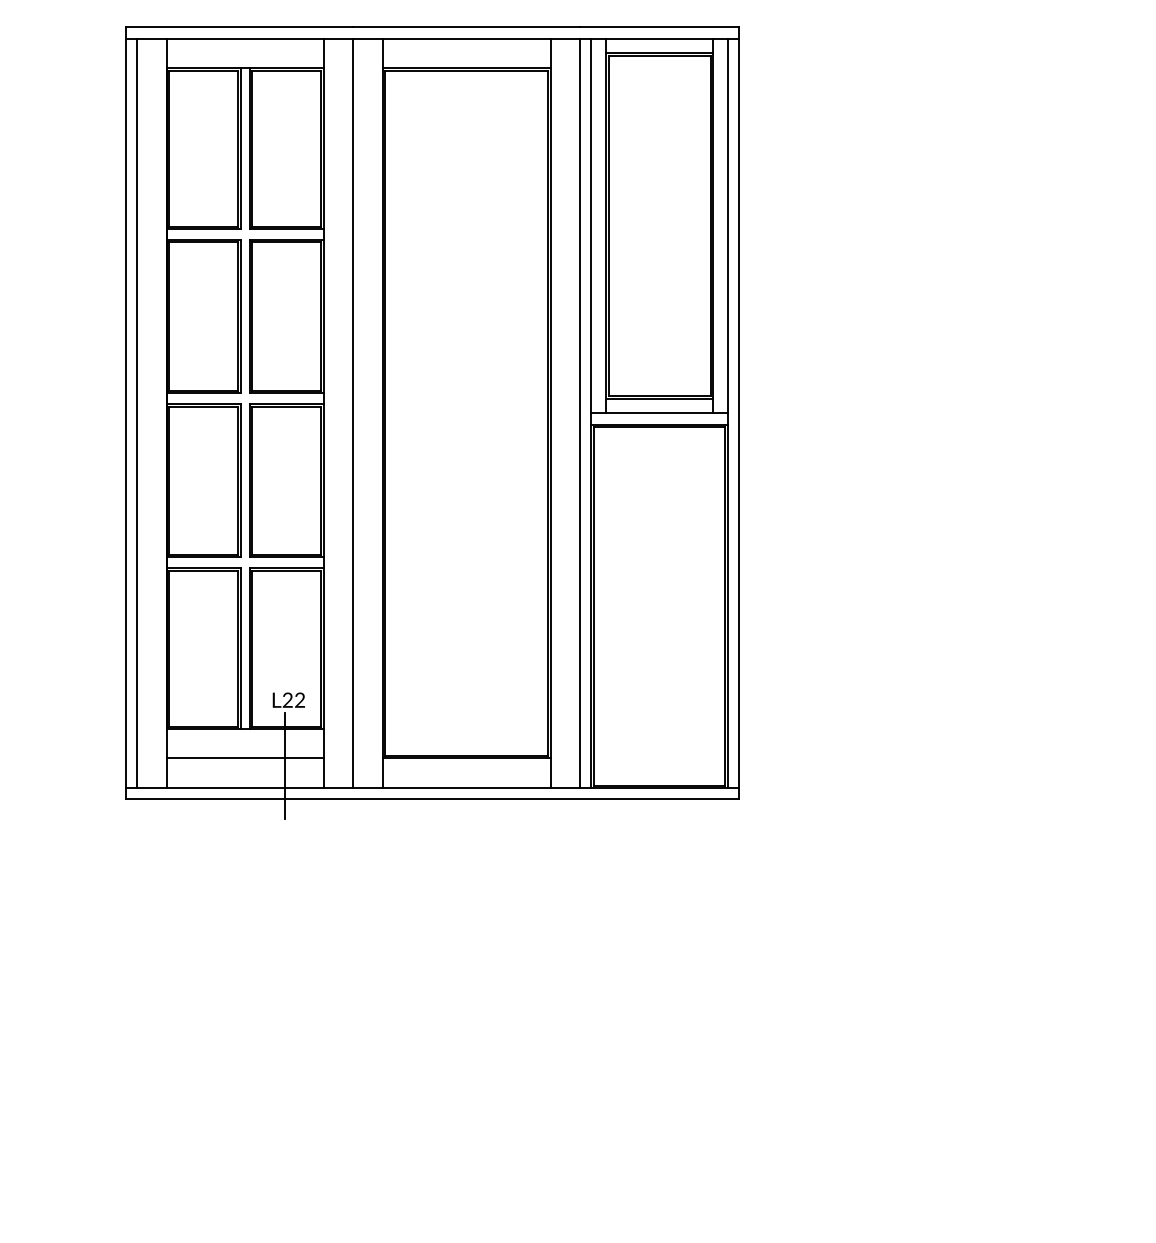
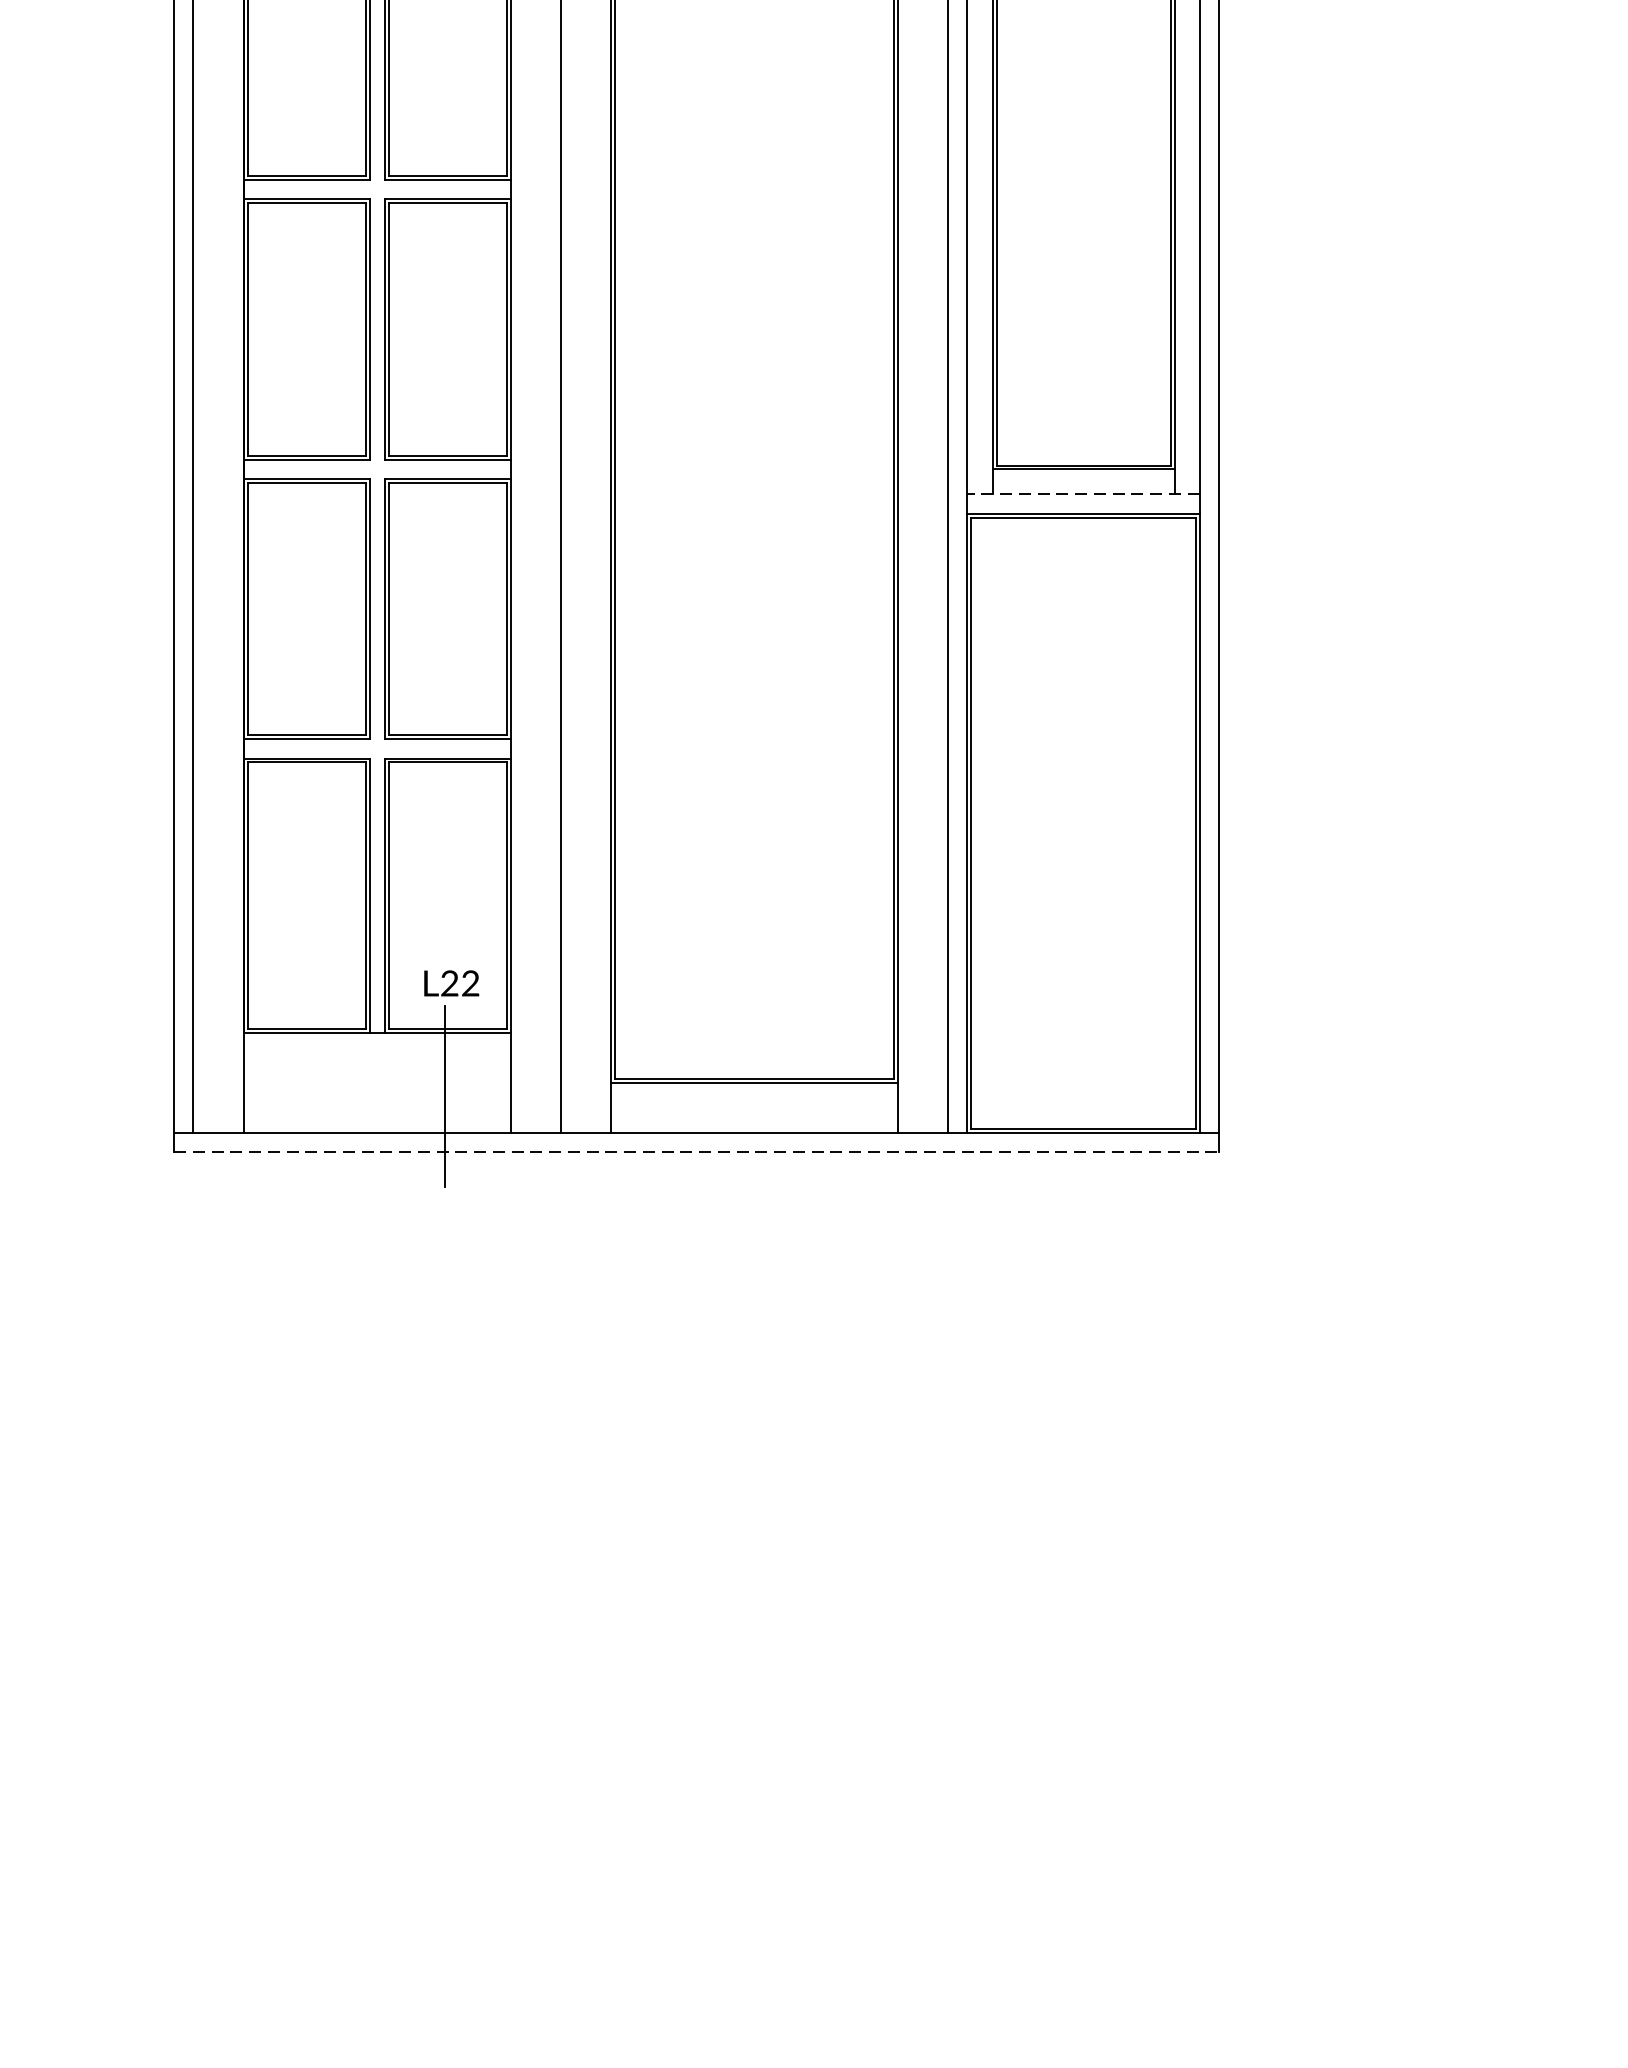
line: (659, 413) -> (1083, 494), solid -> dashed
line: (244, 758) -> (375, 1082), removed
line: (432, 799) -> (696, 1152), solid -> dashed

